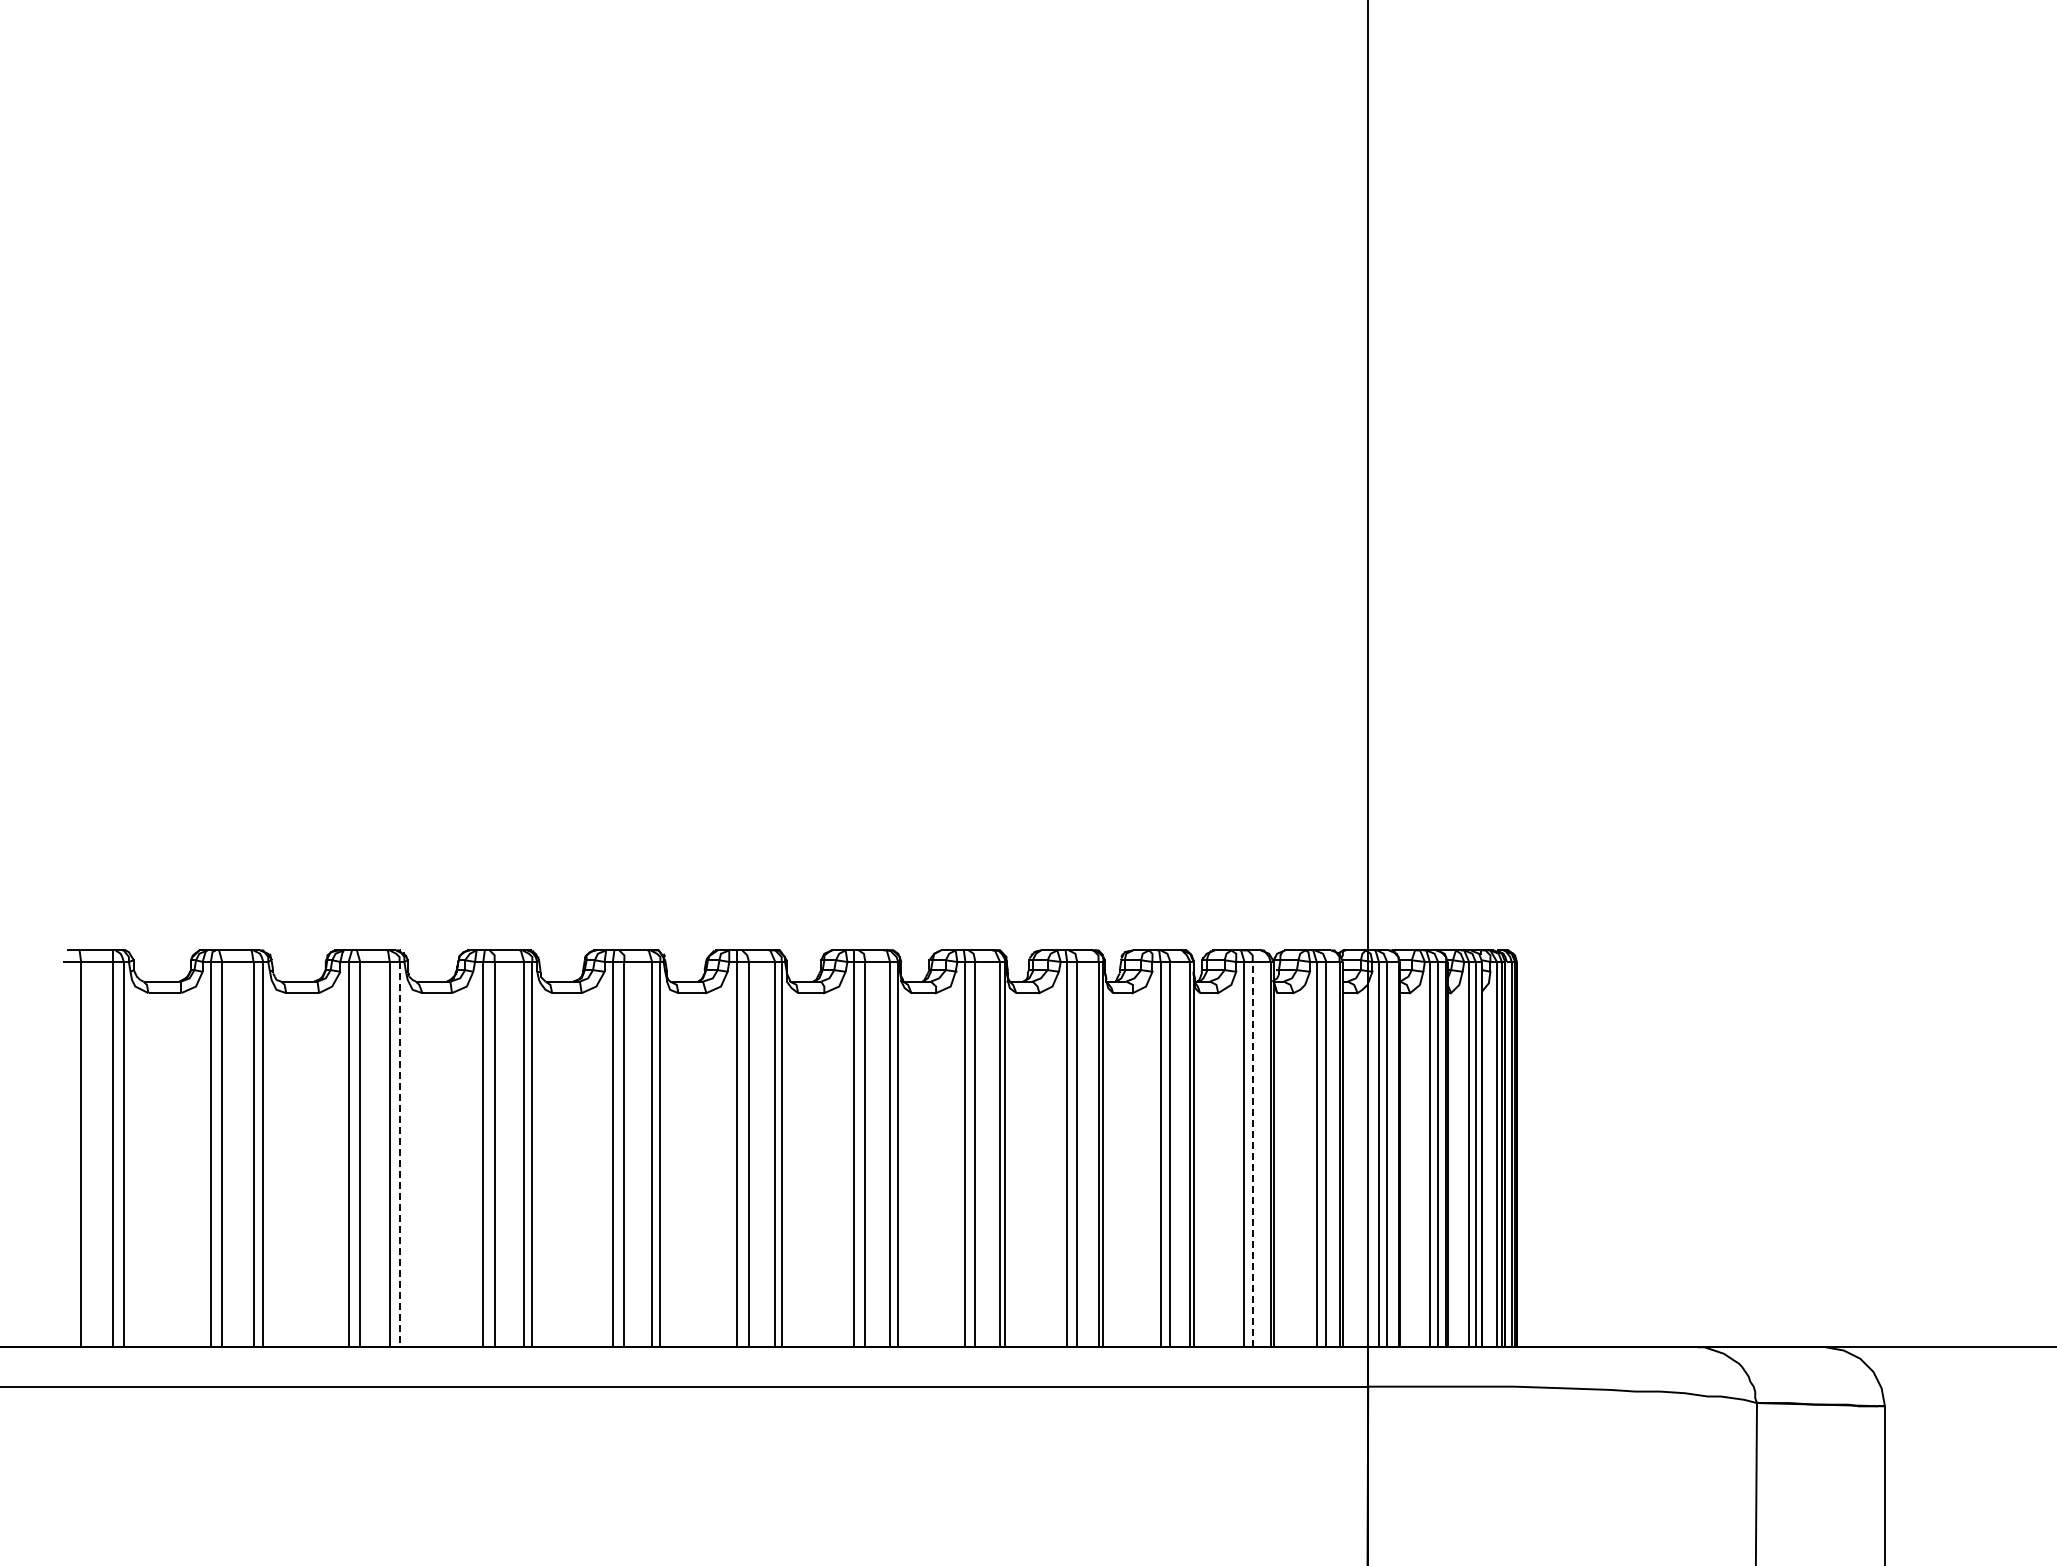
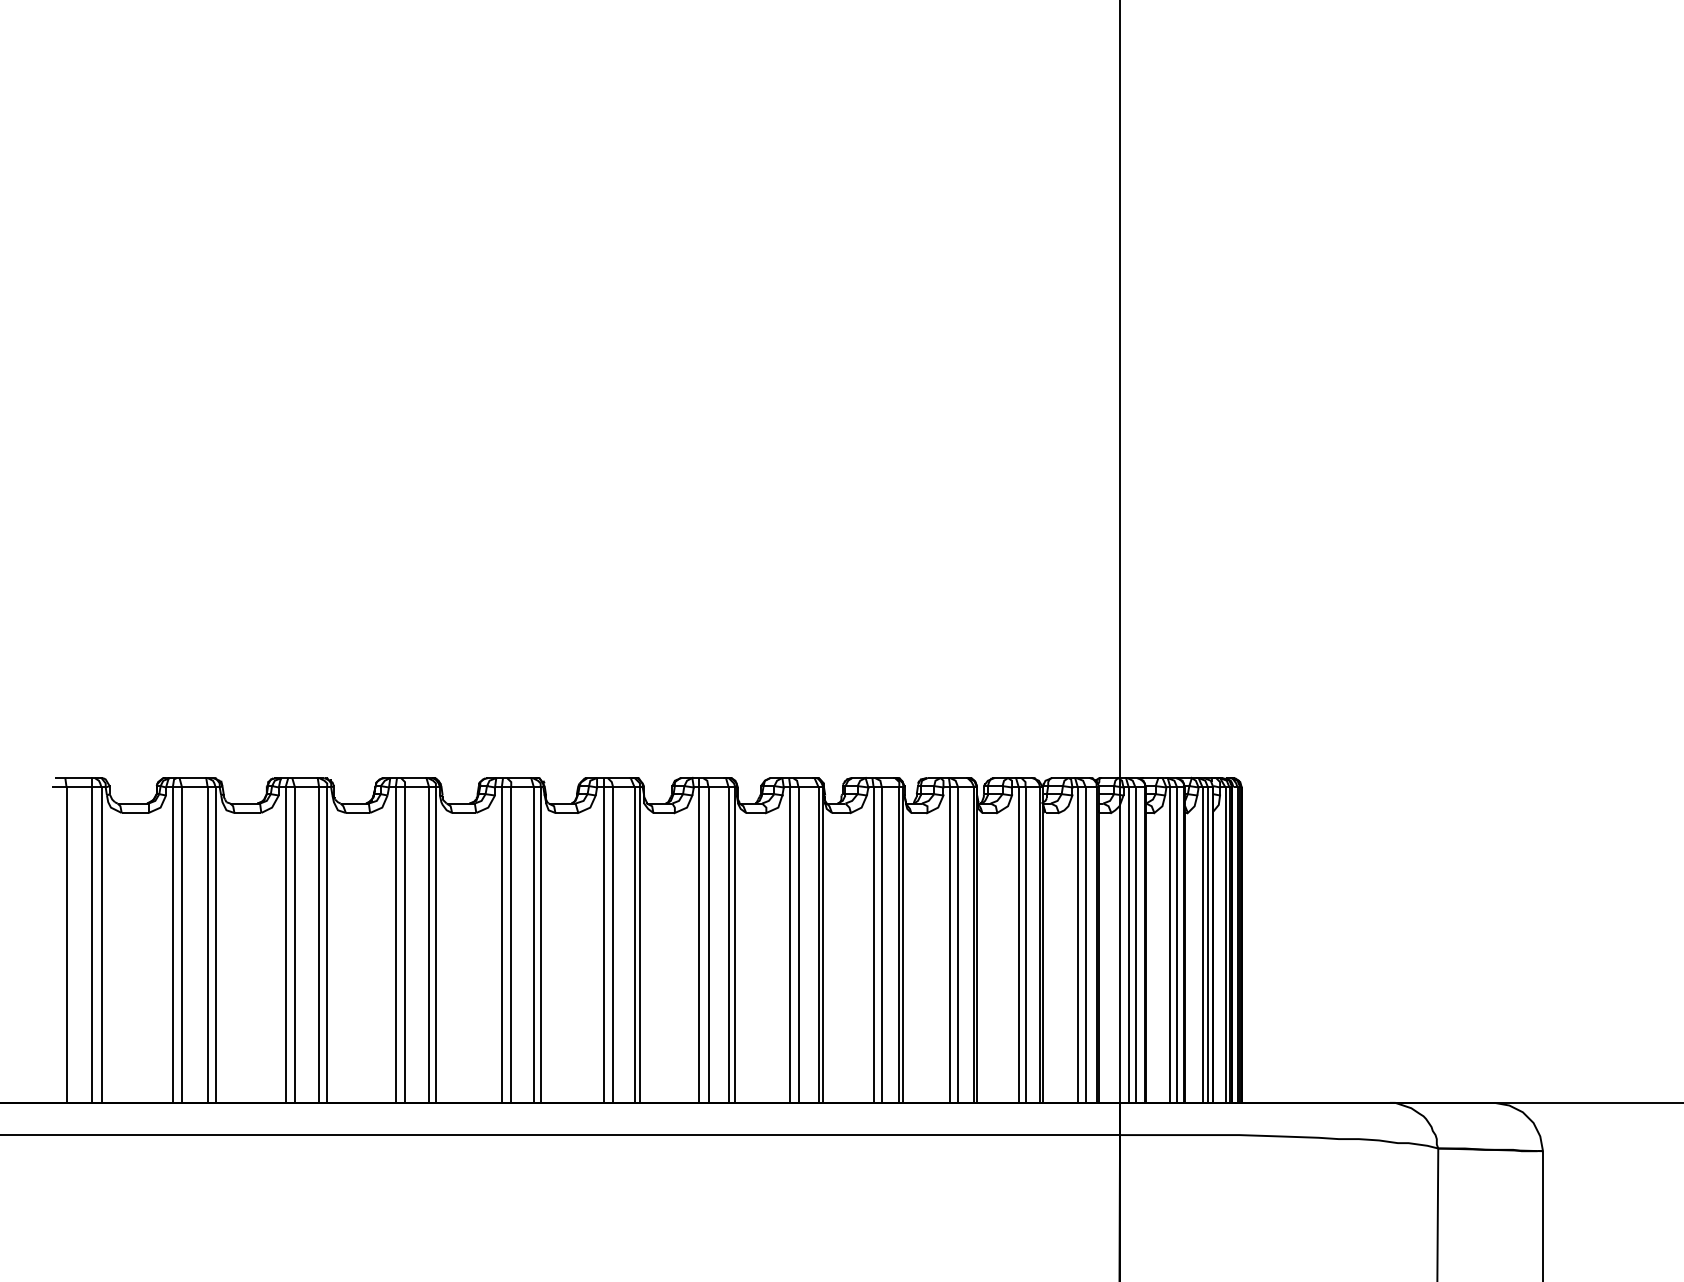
line: (399, 1154) -> (327, 945), dashed -> solid
line: (1252, 1154) -> (1025, 945), dashed -> solid

